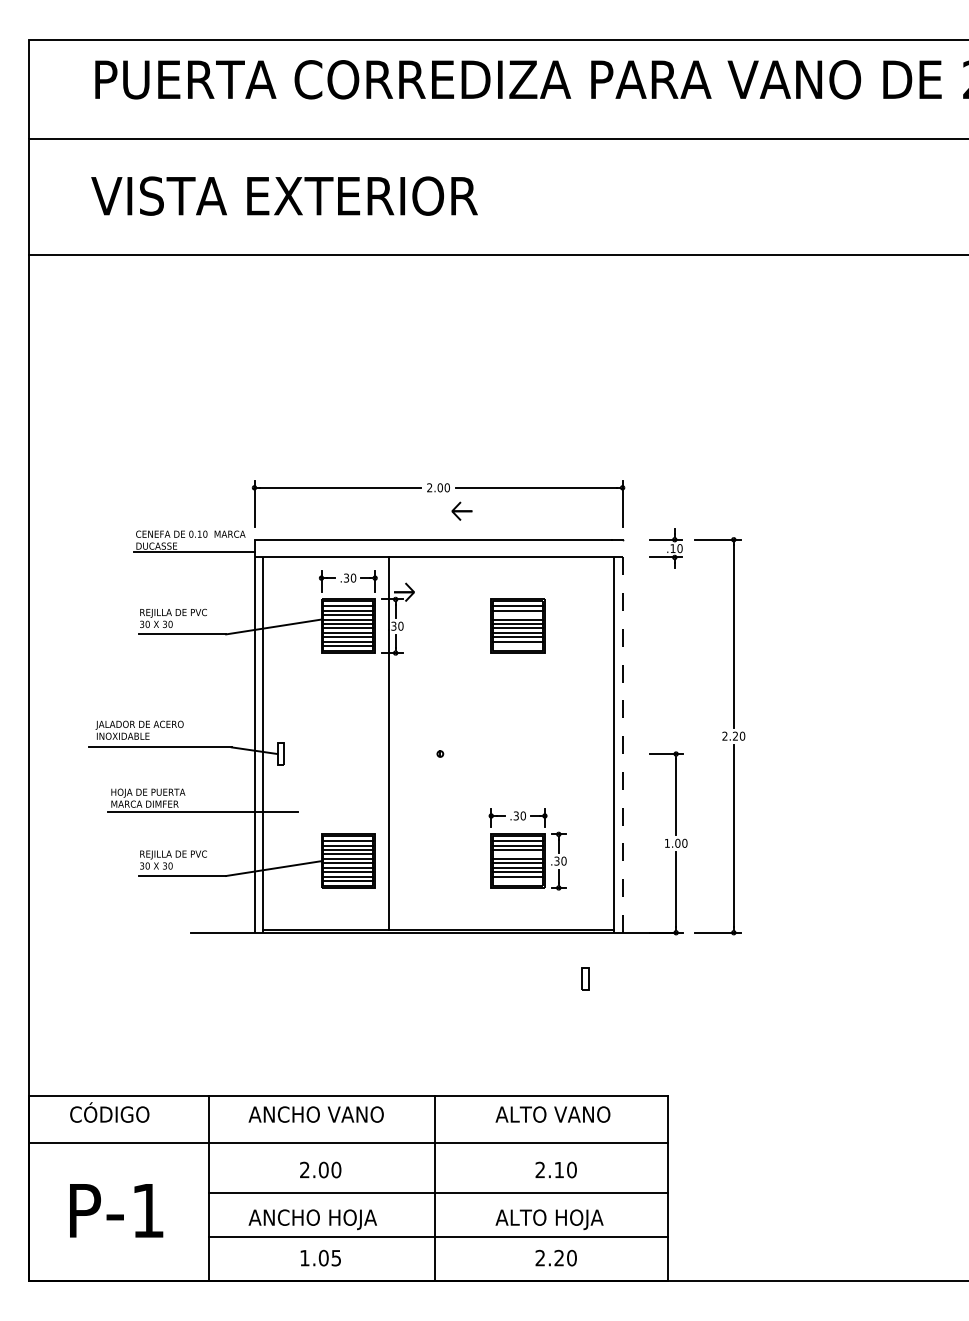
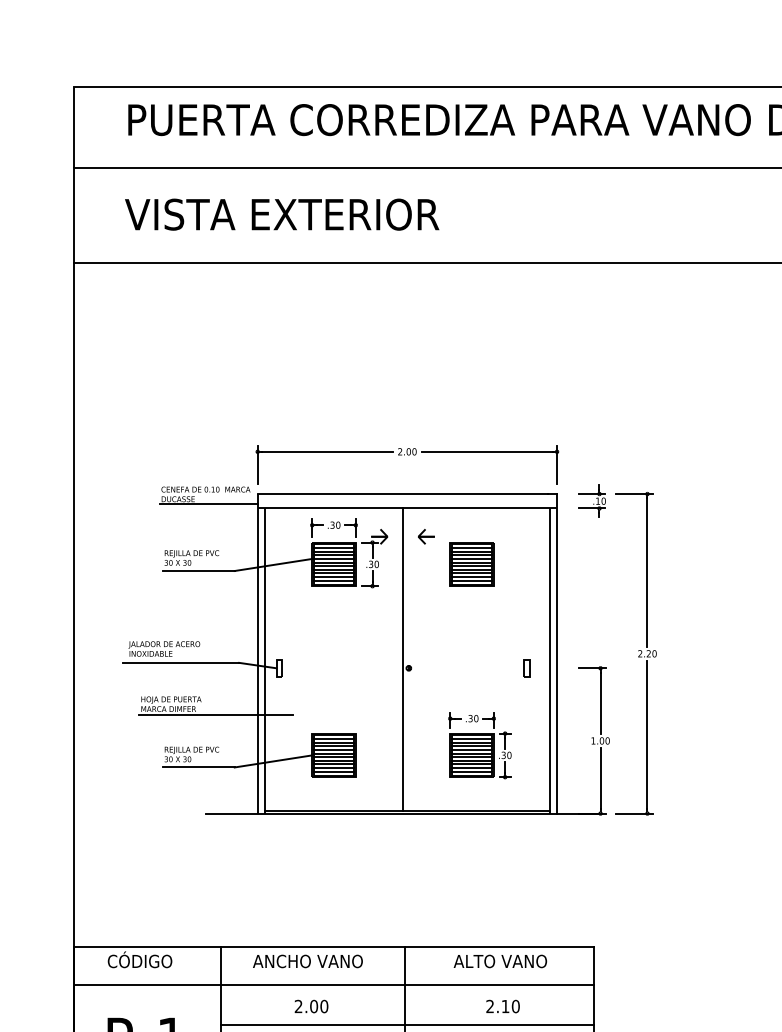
part: (461, 510) -> (426, 536), moved
line: (518, 615) -> (472, 555), added
line: (518, 646) -> (472, 580), added
line: (622, 736) -> (556, 654), dashed -> solid
line: (389, 743) -> (403, 659), moved
line: (518, 854) -> (472, 749), added
line: (518, 881) -> (472, 771), added
part: (585, 978) -> (526, 667), moved

